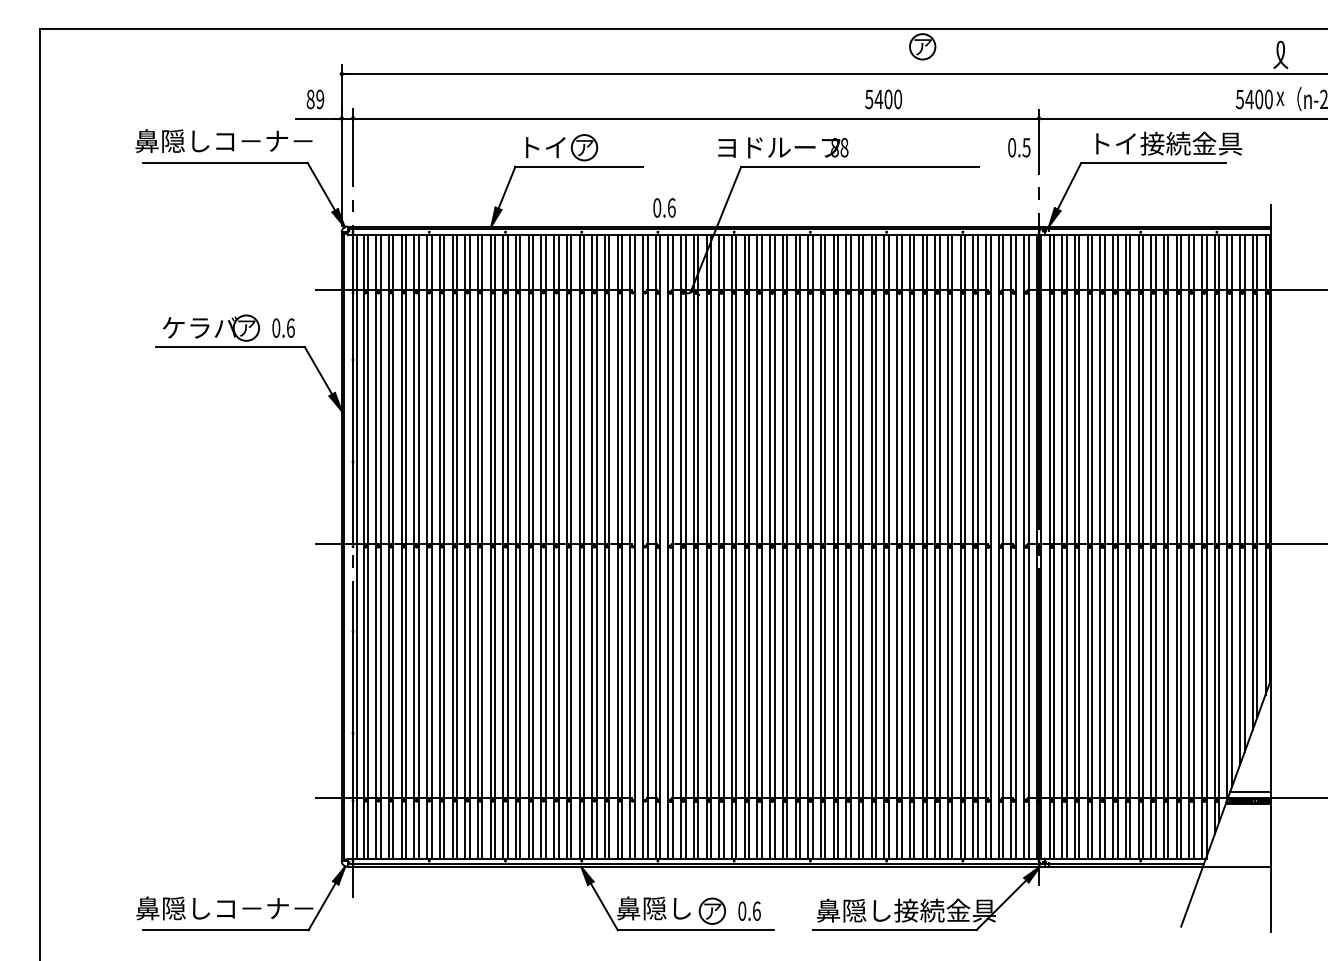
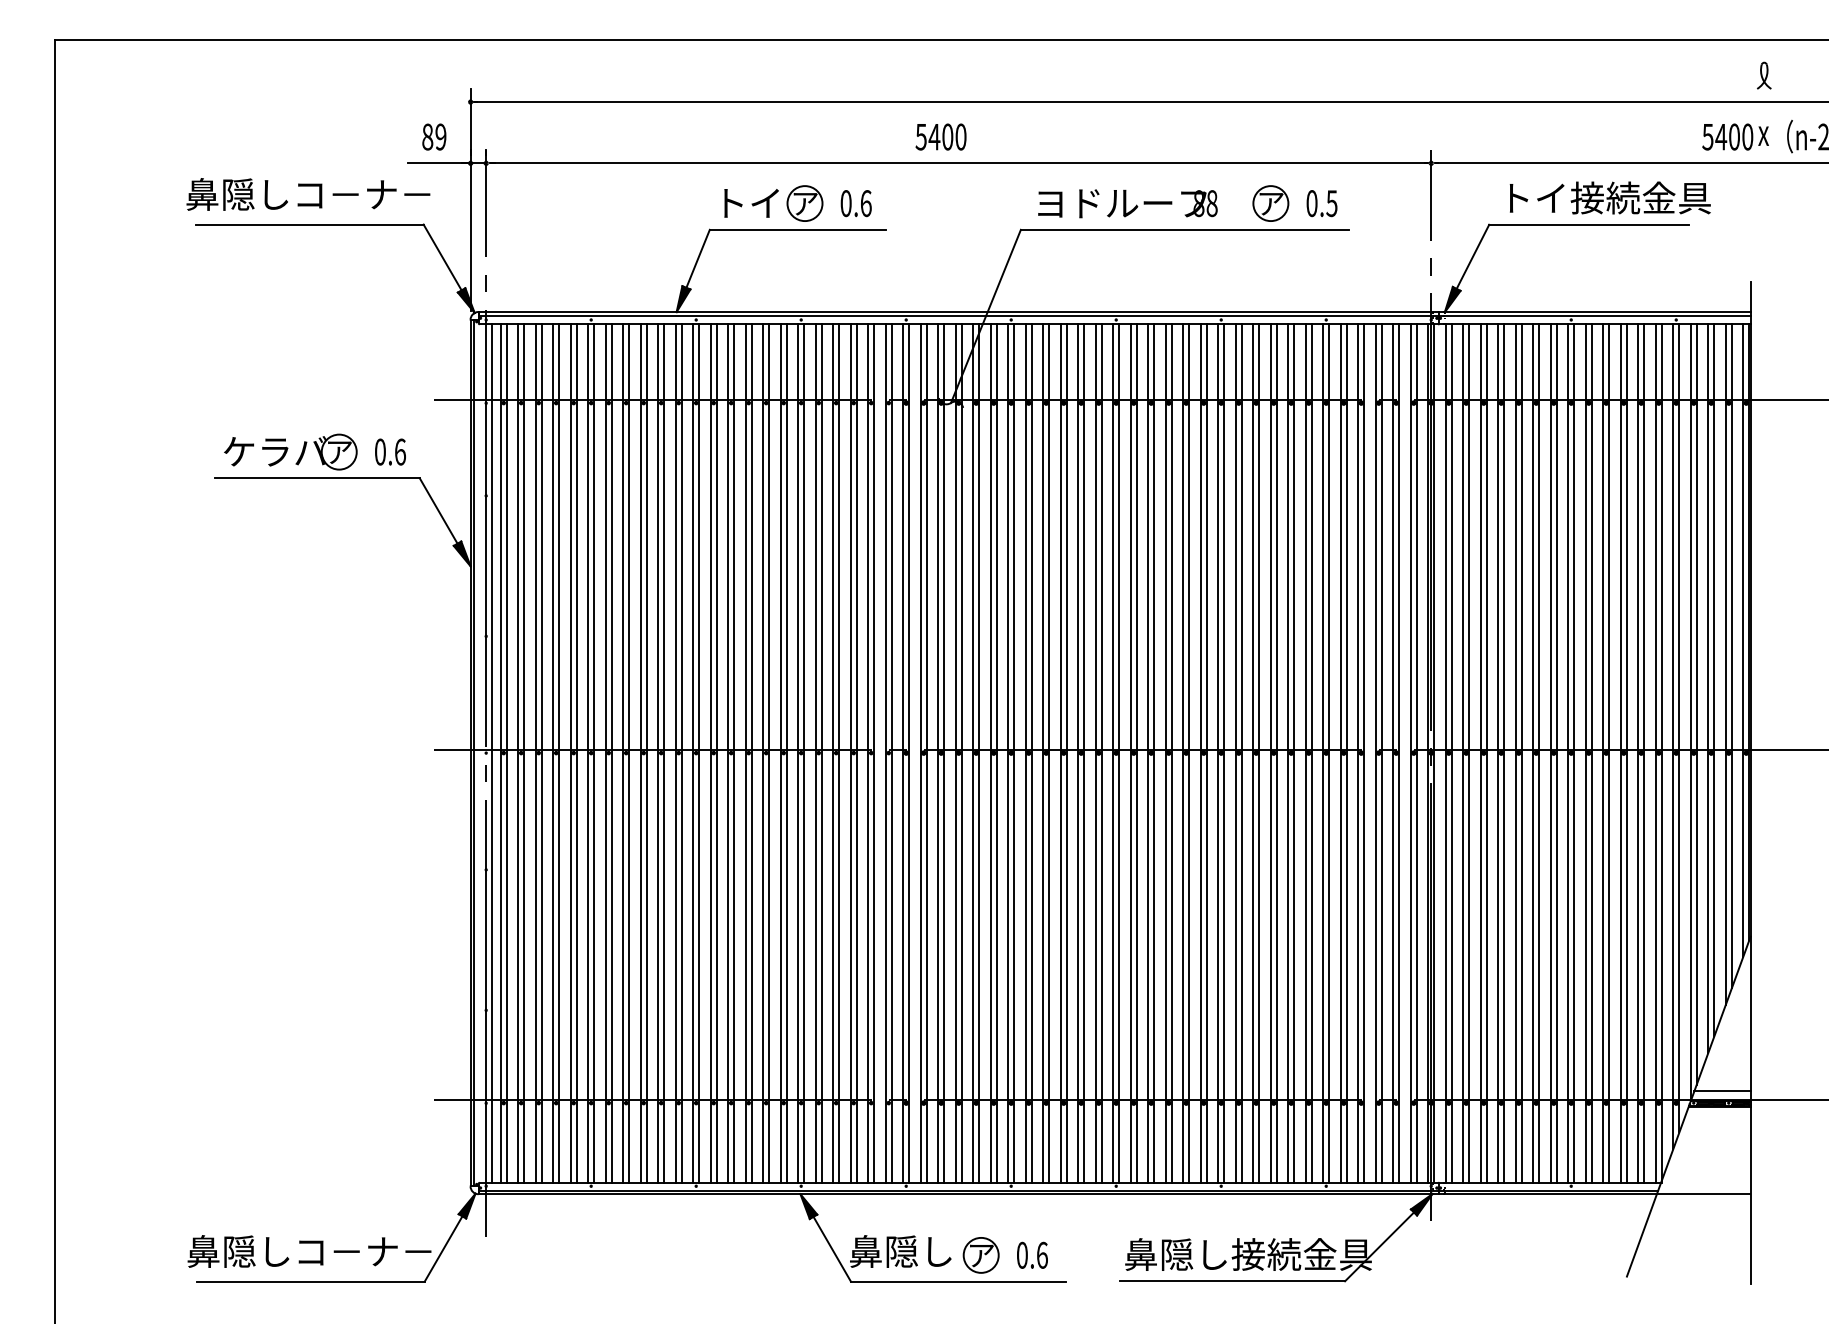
part: (922, 46) -> (1270, 203), moved
part: (1281, 54) -> (1764, 75), size x0.71
text: (883, 99) -> (940, 136), moved
text: (783, 147) -> (1127, 203), moved
text: (1018, 147) -> (1321, 203), moved
text: (664, 207) -> (855, 203), moved

